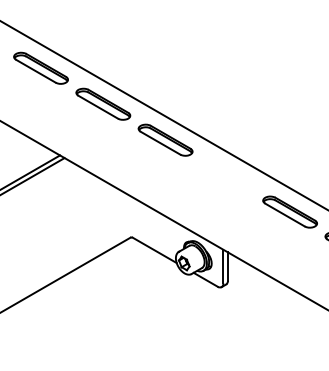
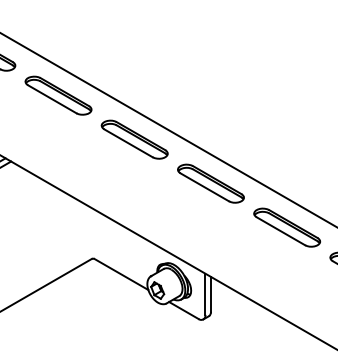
part: (227, 175) -> (210, 182), added

